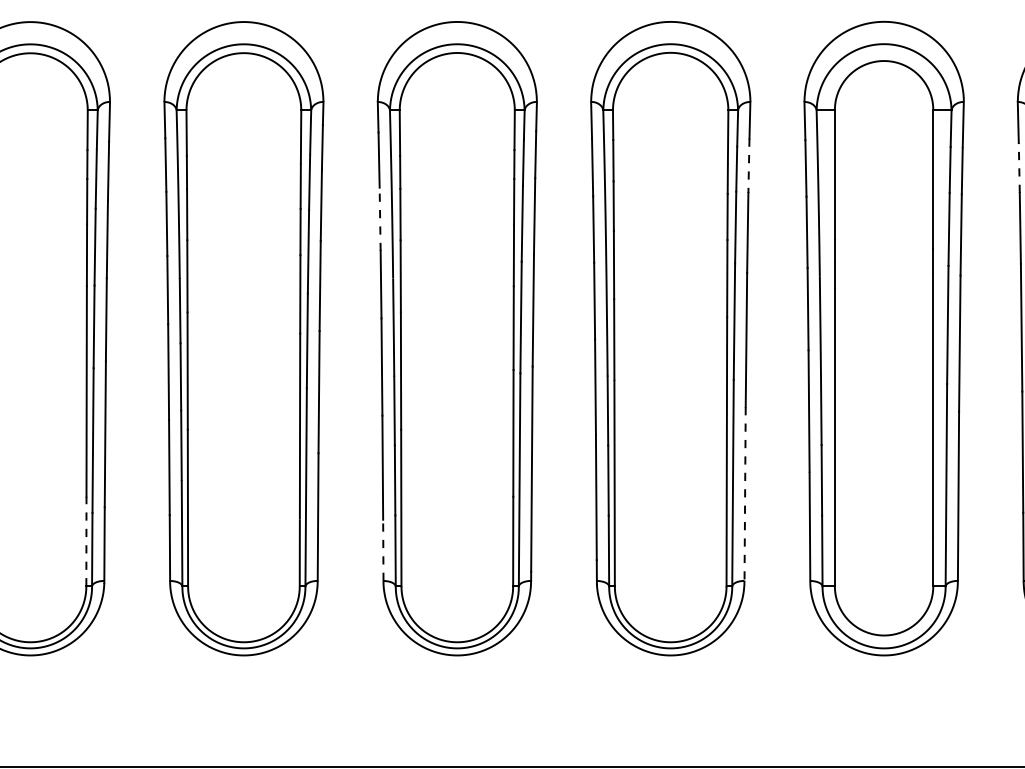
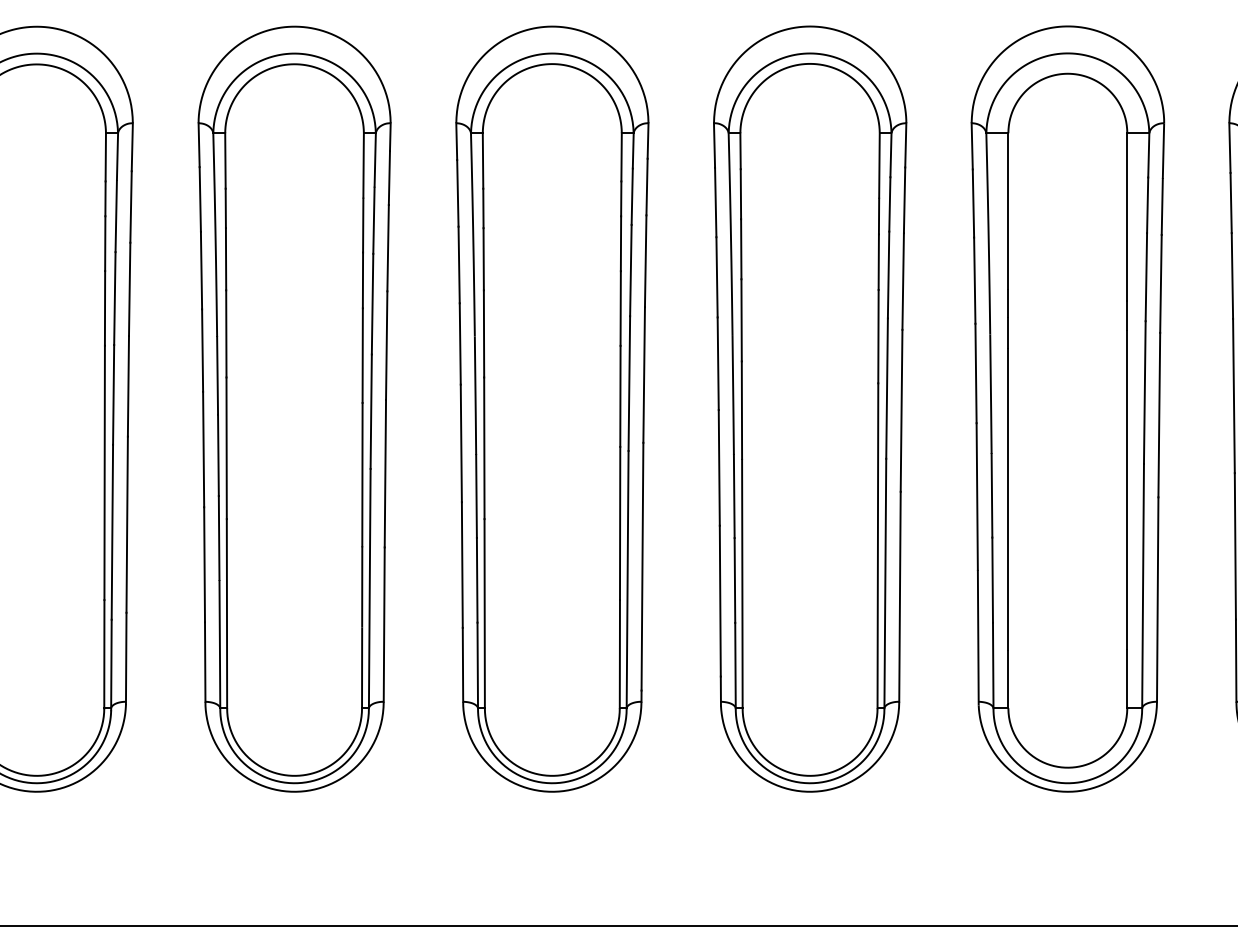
line: (748, 165) -> (904, 200), dashed -> solid
line: (1019, 167) -> (1231, 202), dashed -> solid
line: (380, 218) -> (459, 264), dashed -> solid
line: (744, 493) -> (899, 596), dashed -> solid
line: (86, 540) -> (104, 653), dashed -> solid
line: (382, 550) -> (462, 664), dashed -> solid

